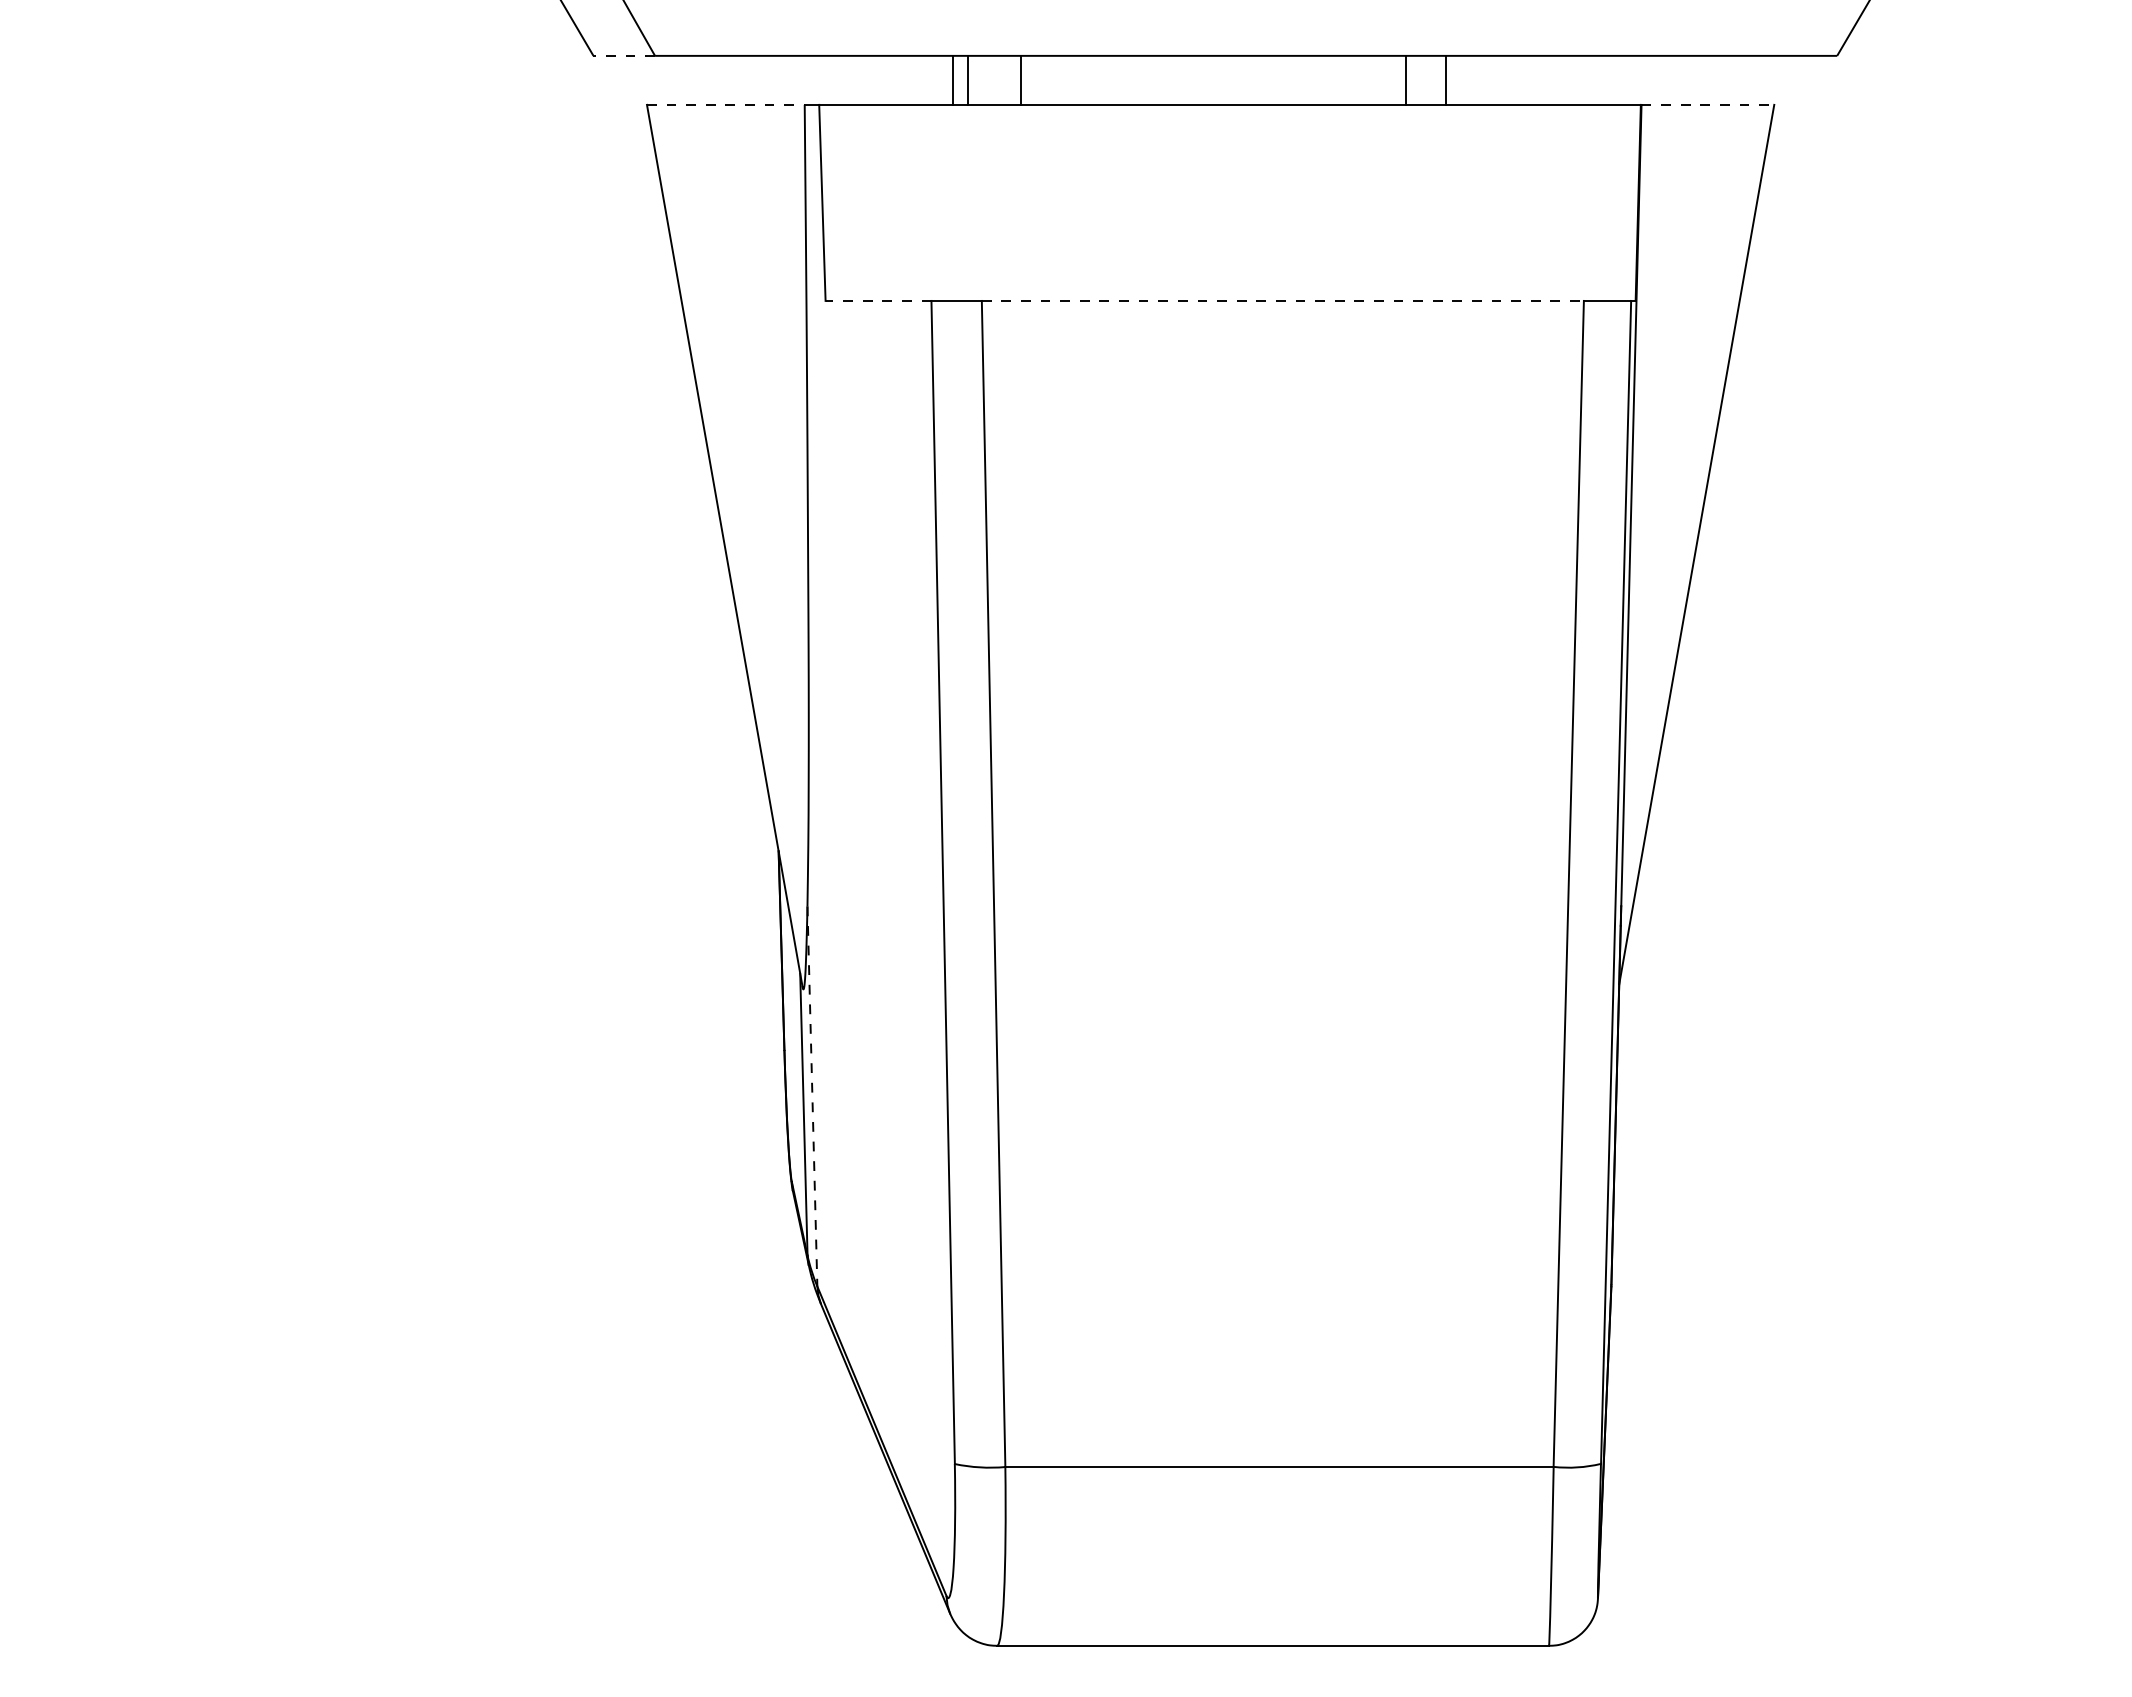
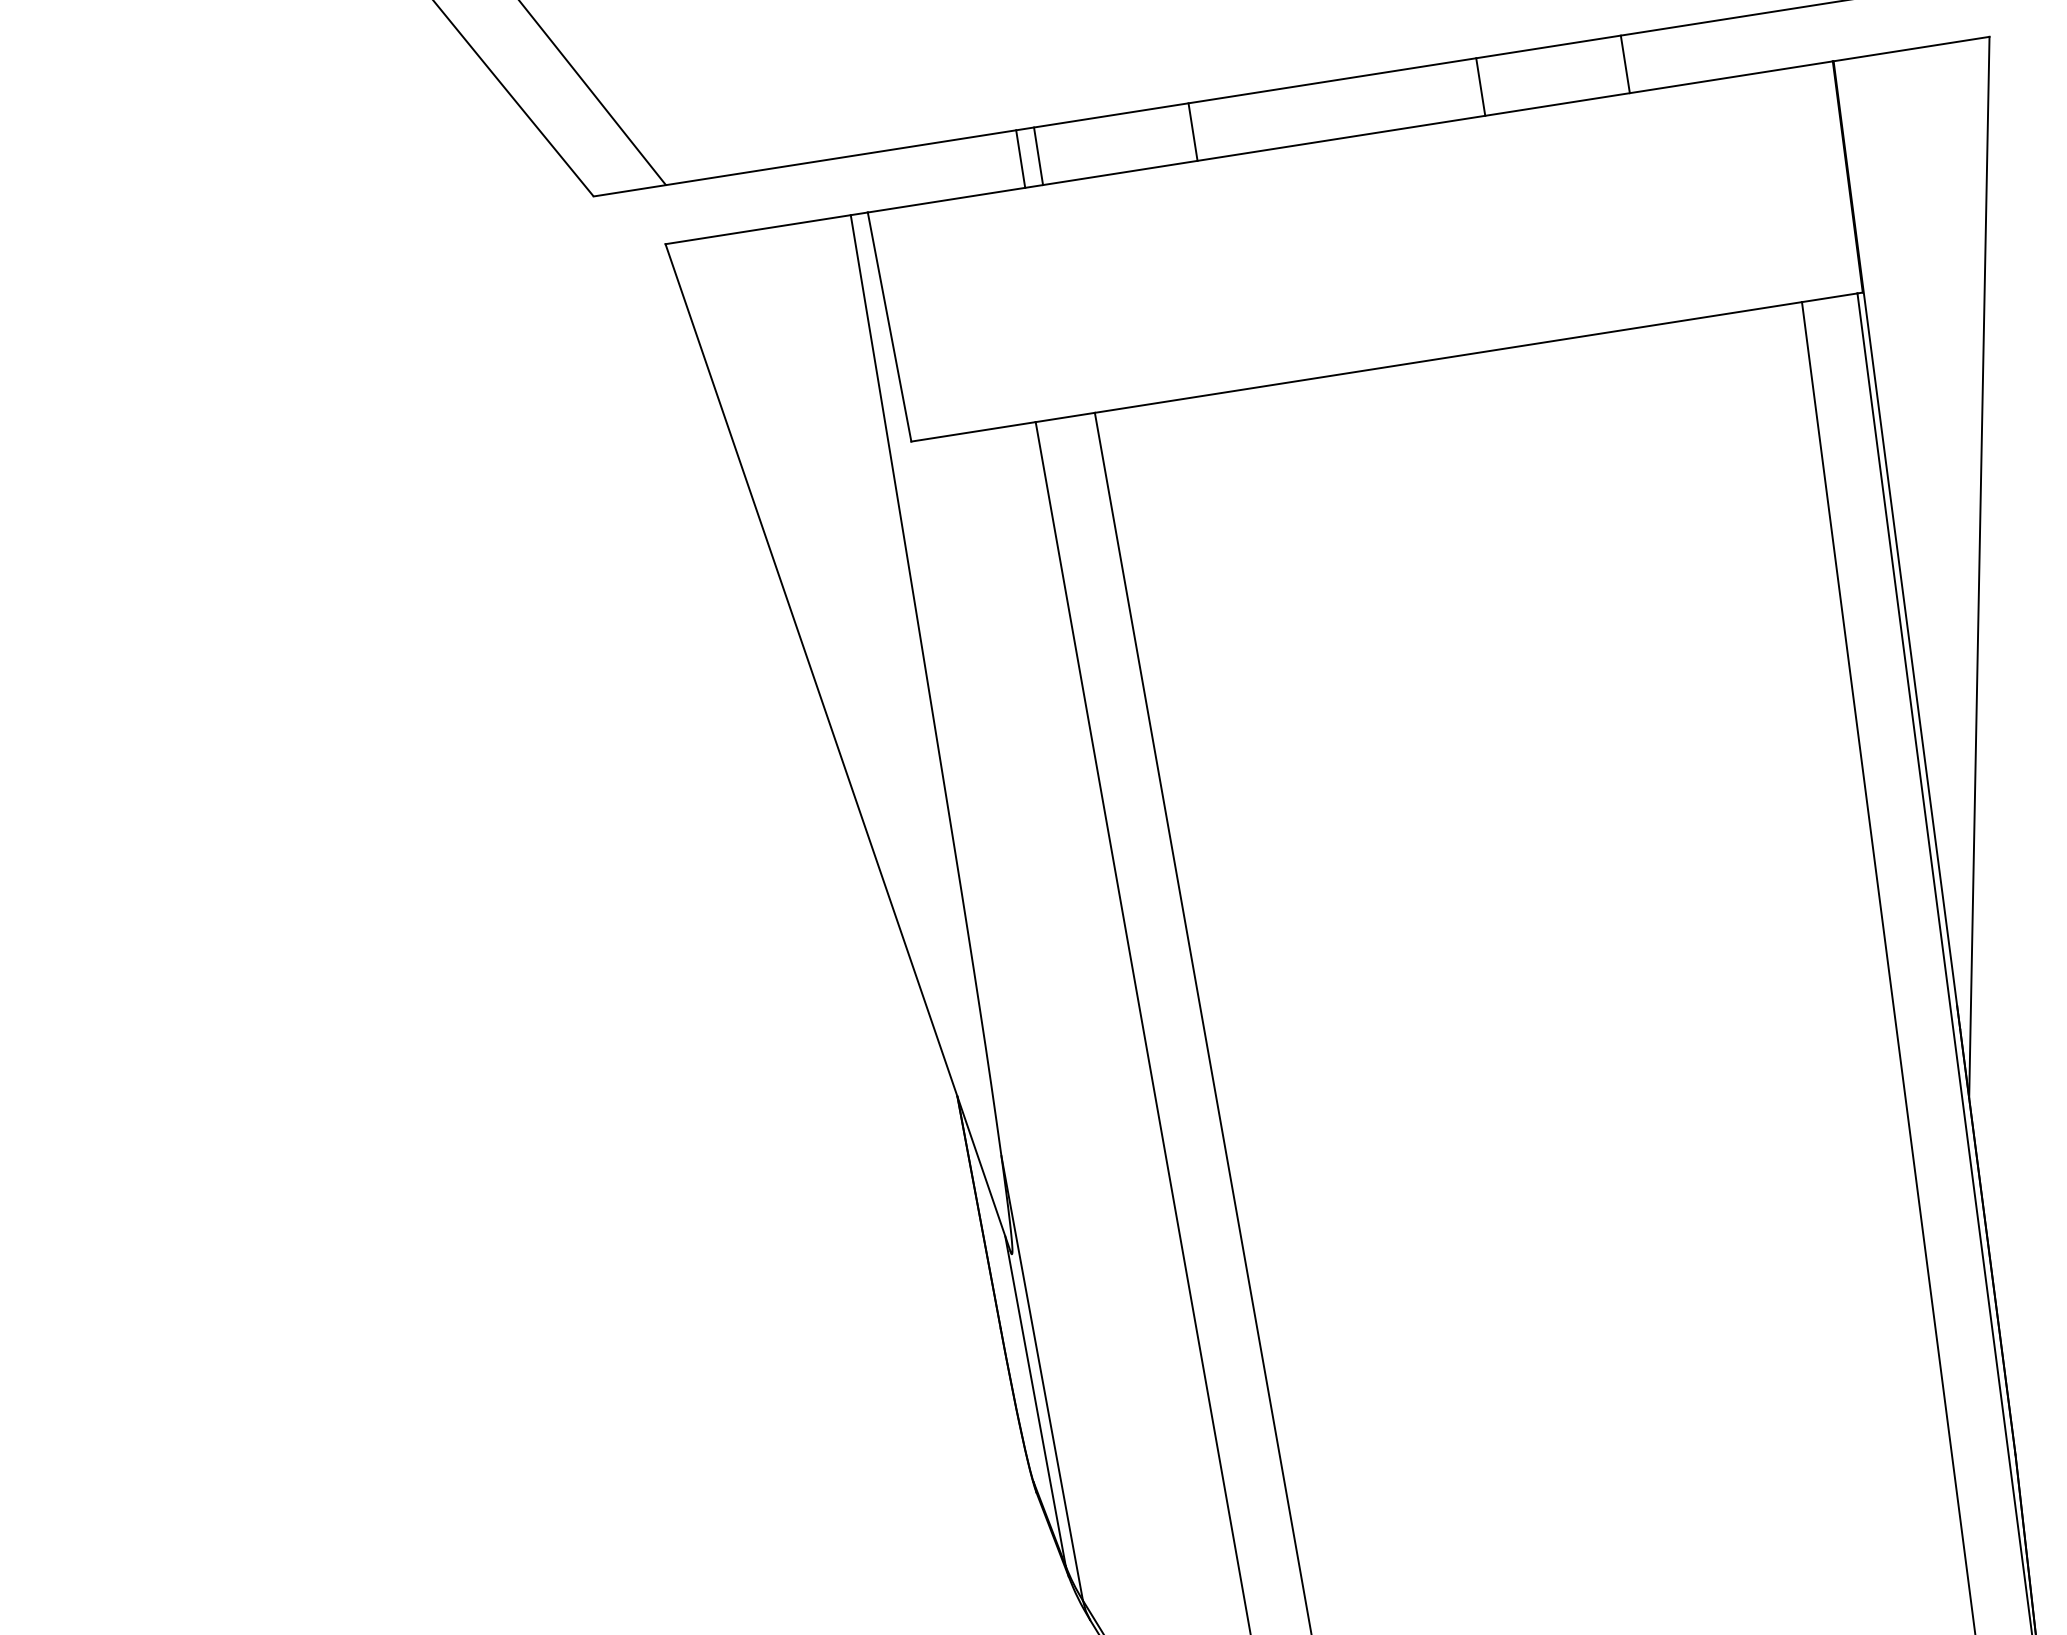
line: (624, 55) -> (630, 190), dashed -> solid
line: (1020, 79) -> (1192, 131), moved
line: (1406, 79) -> (1625, 63), moved
line: (1445, 79) -> (1480, 86), moved
line: (725, 104) -> (757, 229), dashed -> solid
line: (1708, 104) -> (1912, 48), dashed -> solid
line: (878, 300) -> (973, 431), dashed -> solid
line: (1283, 300) -> (1449, 356), dashed -> solid
line: (812, 1096) -> (1042, 1378), dashed -> solid

